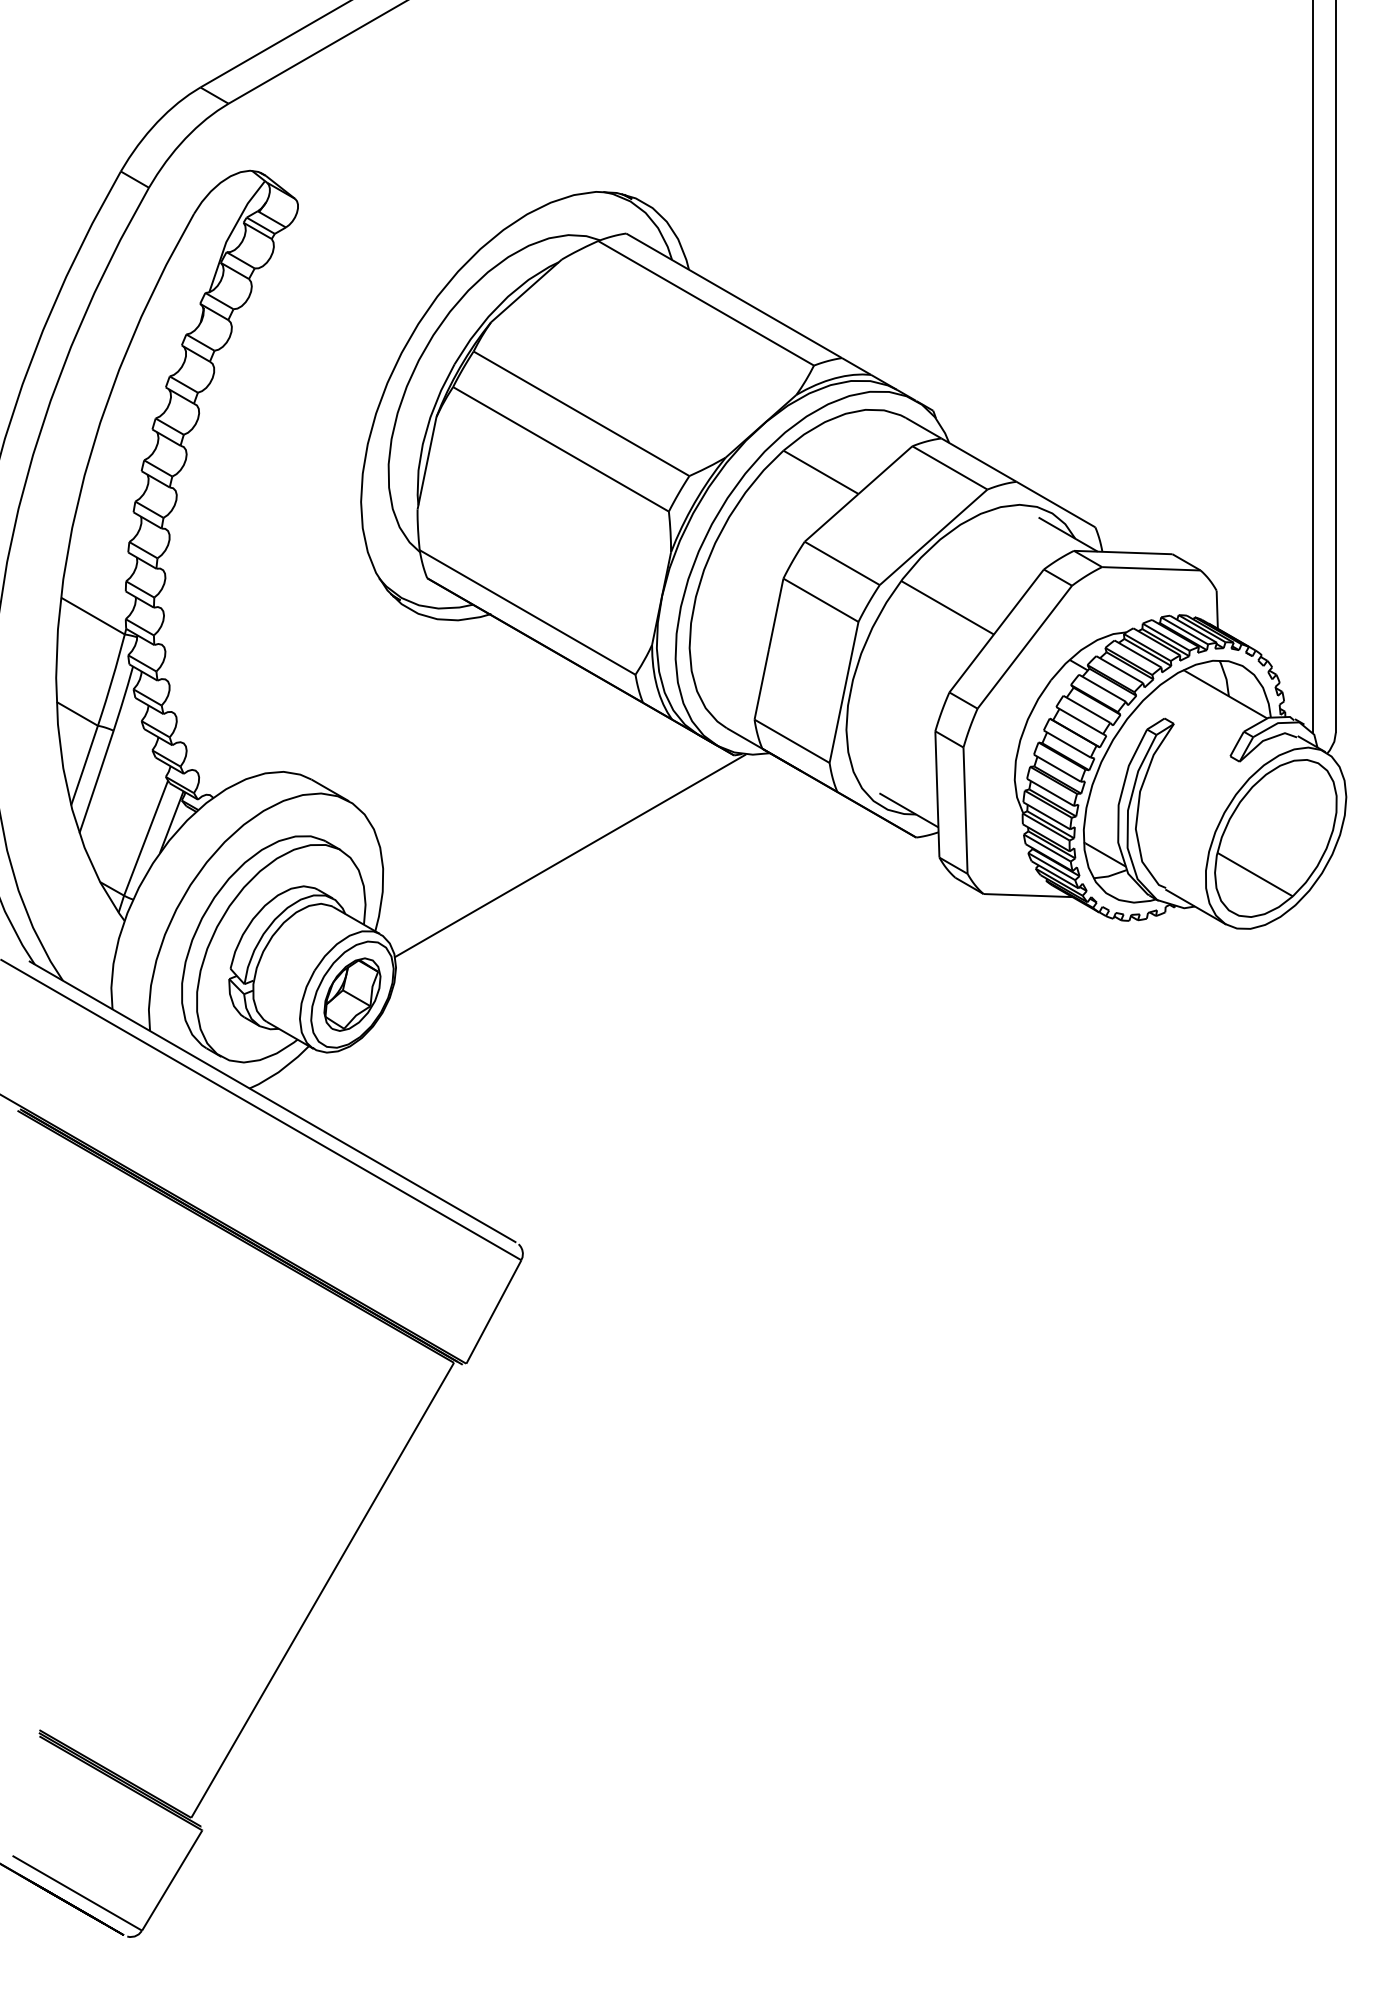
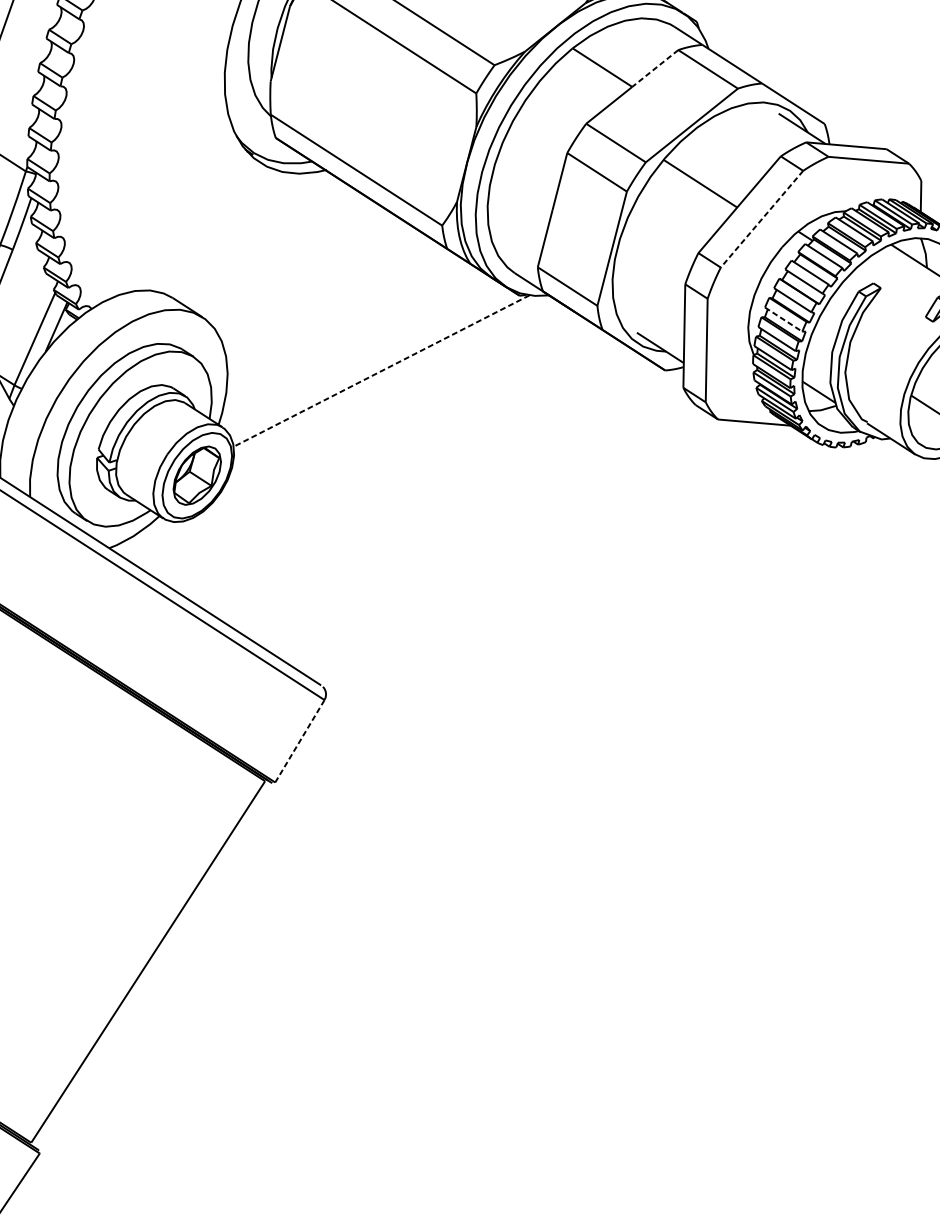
line: (885, 470) -> (655, 68), solid -> dashed
line: (1024, 647) -> (761, 219), solid -> dashed
line: (1057, 768) -> (783, 319), solid -> dashed
line: (570, 855) -> (381, 370), solid -> dashed
line: (493, 1312) -> (299, 741), solid -> dashed

